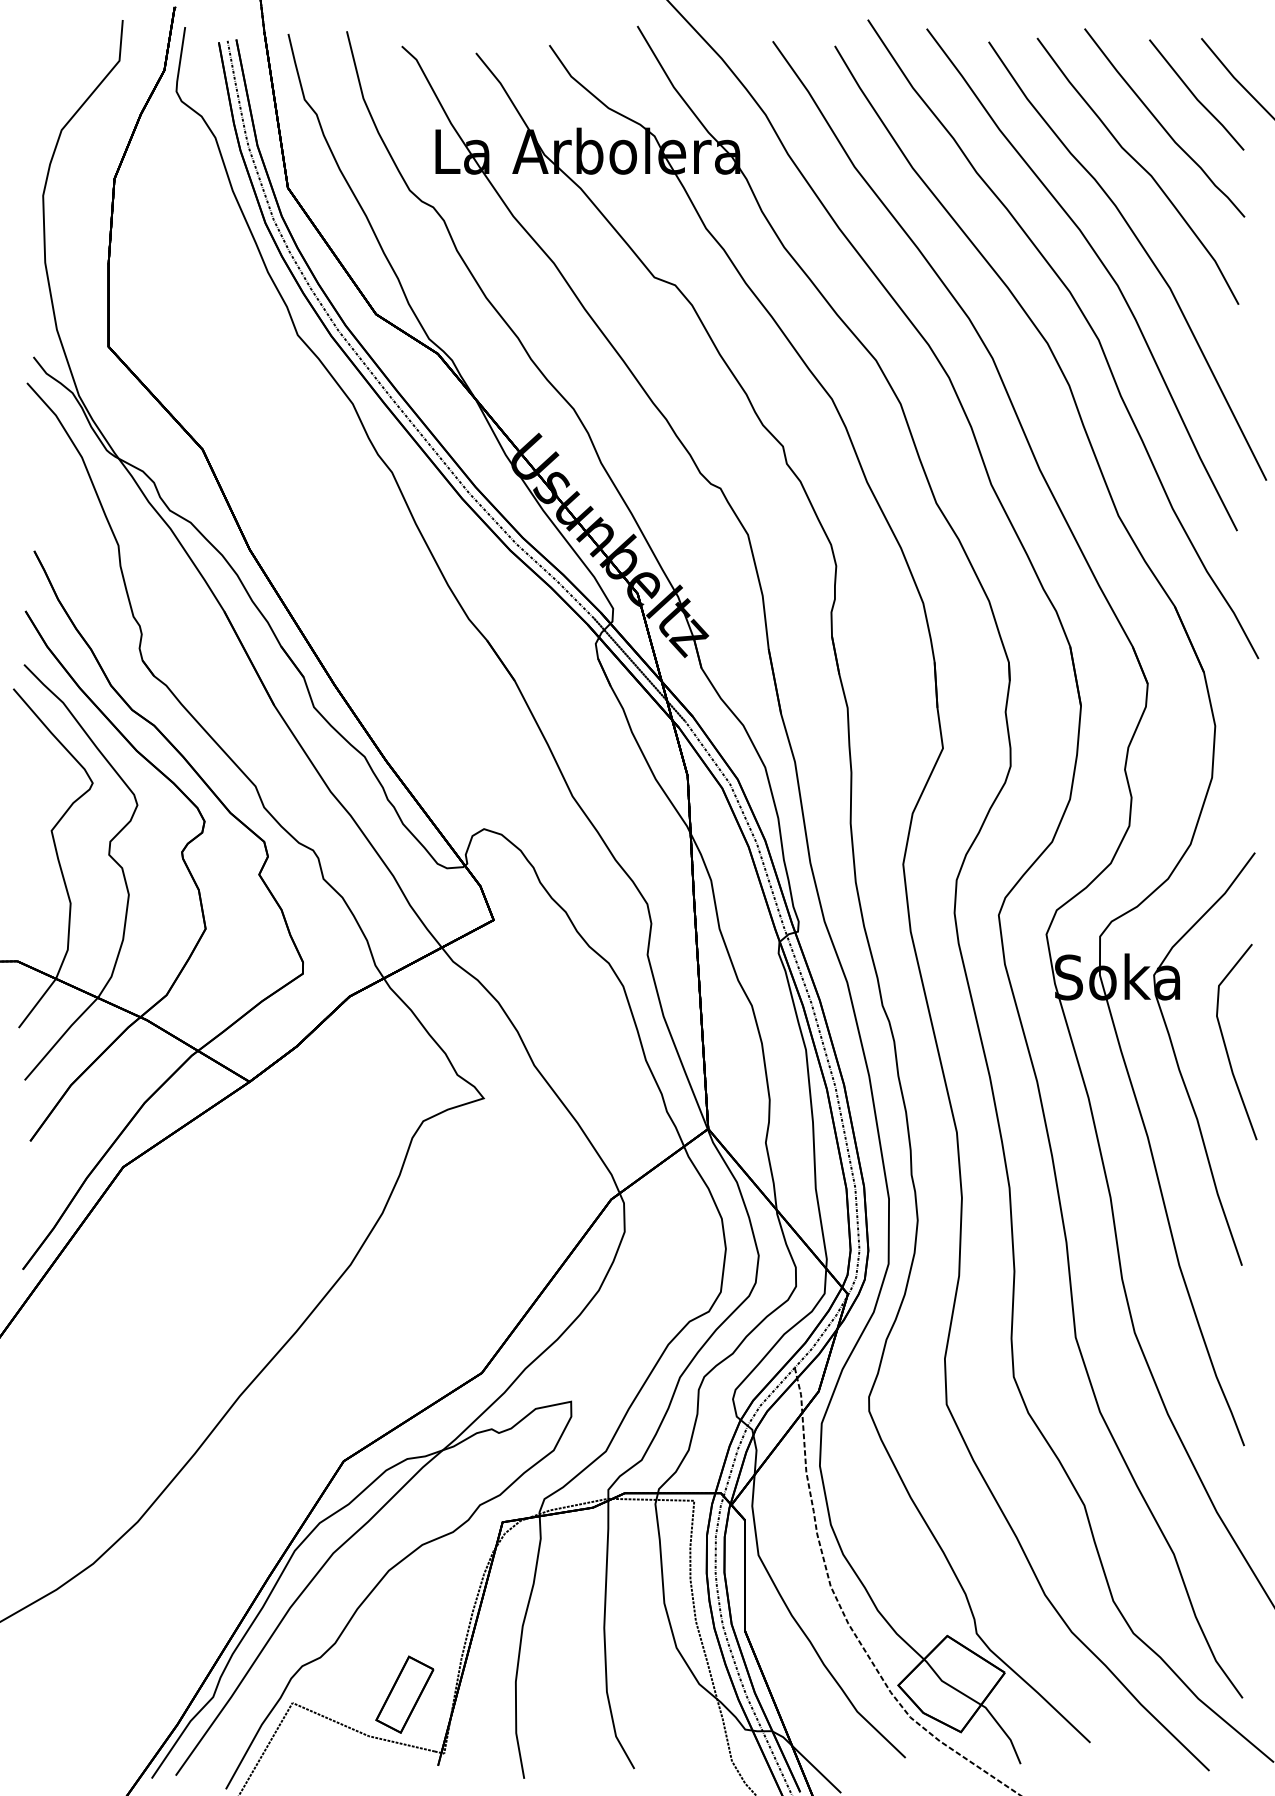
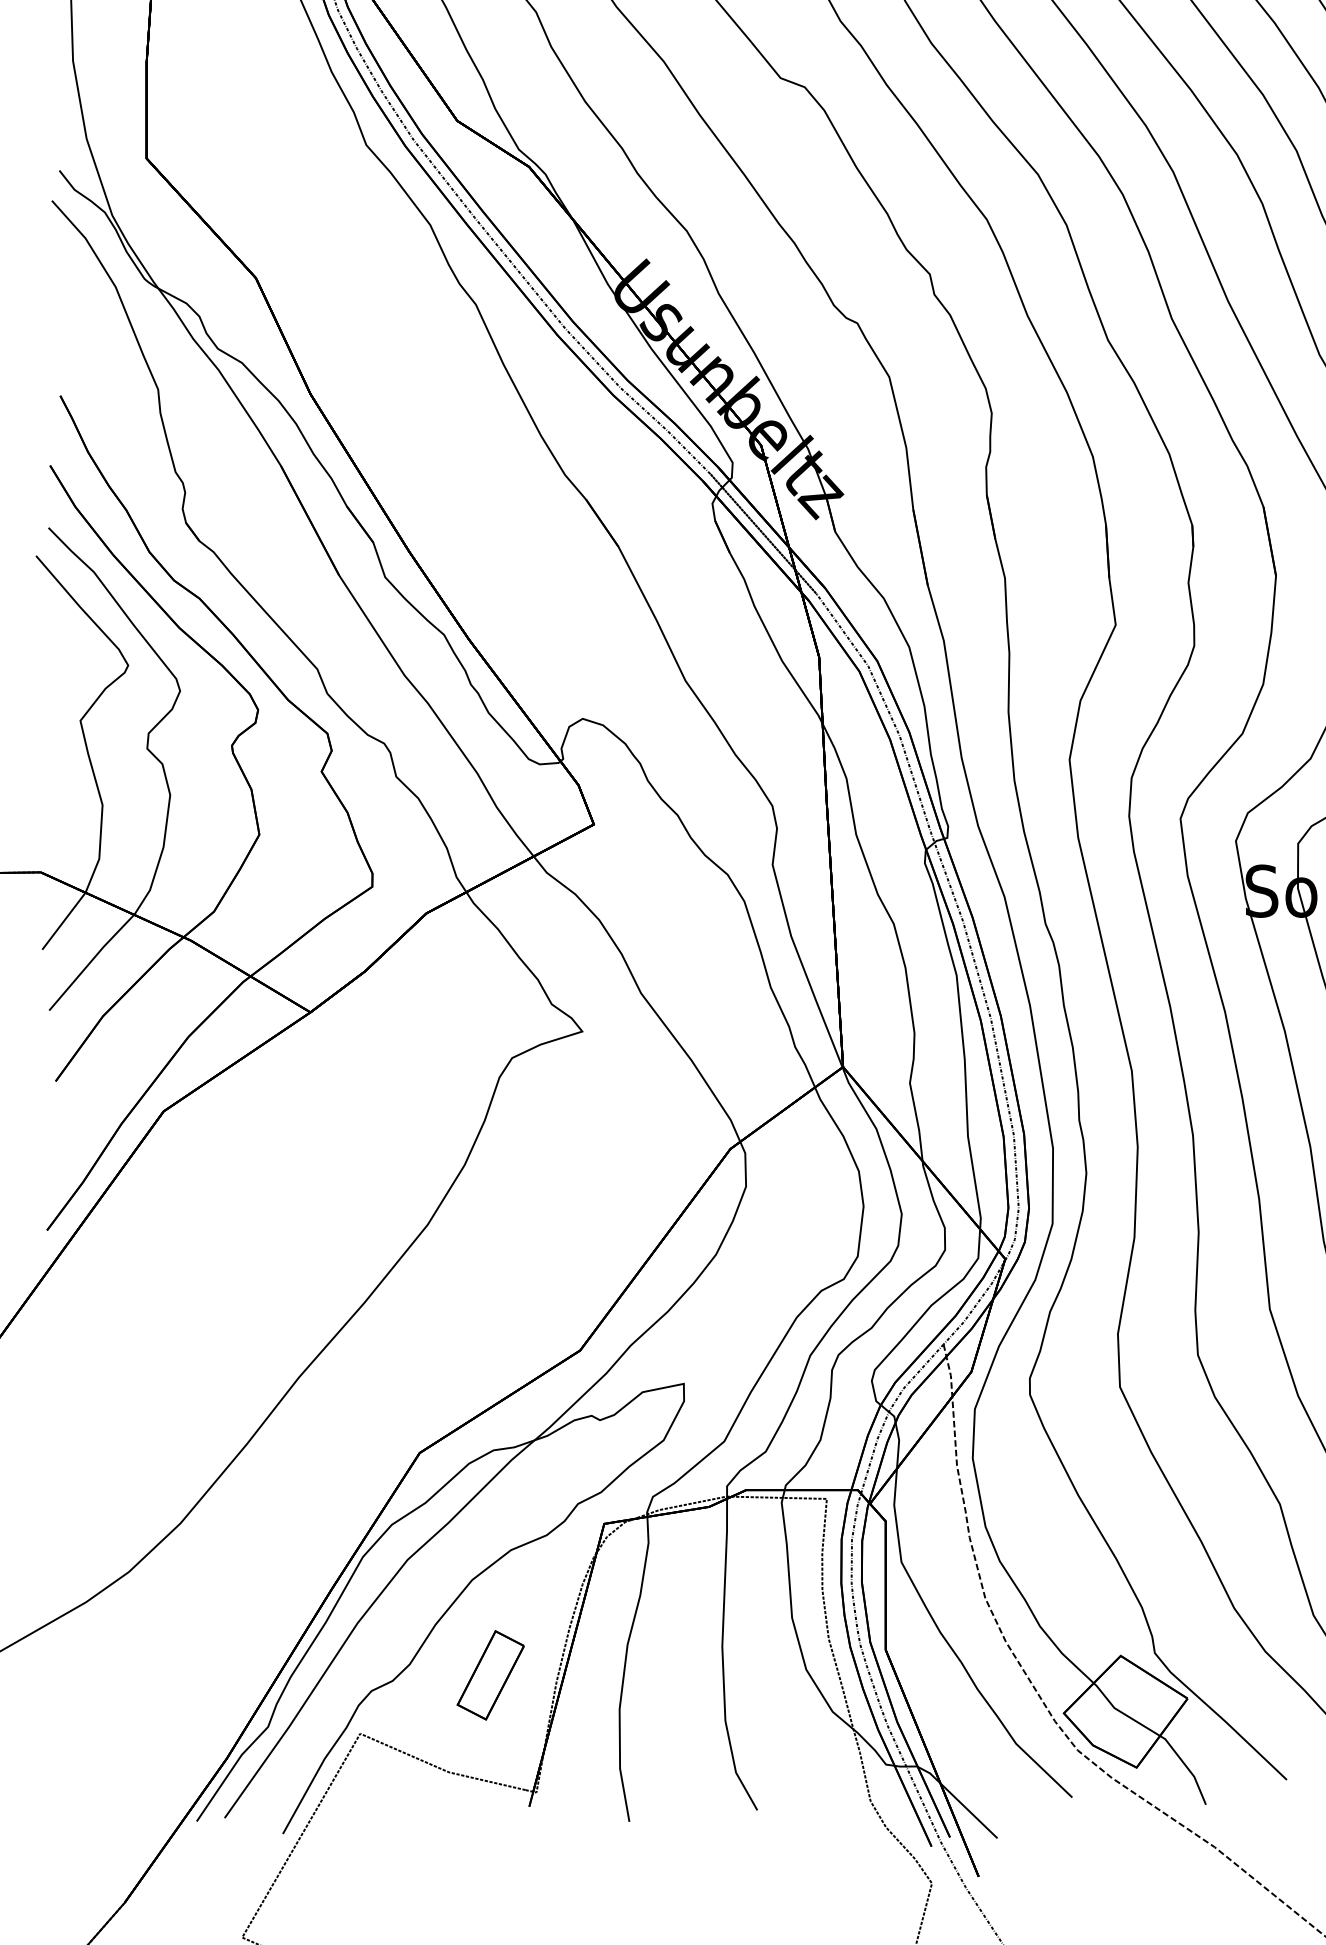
part: (404, 1694) -> (490, 1675), moved

